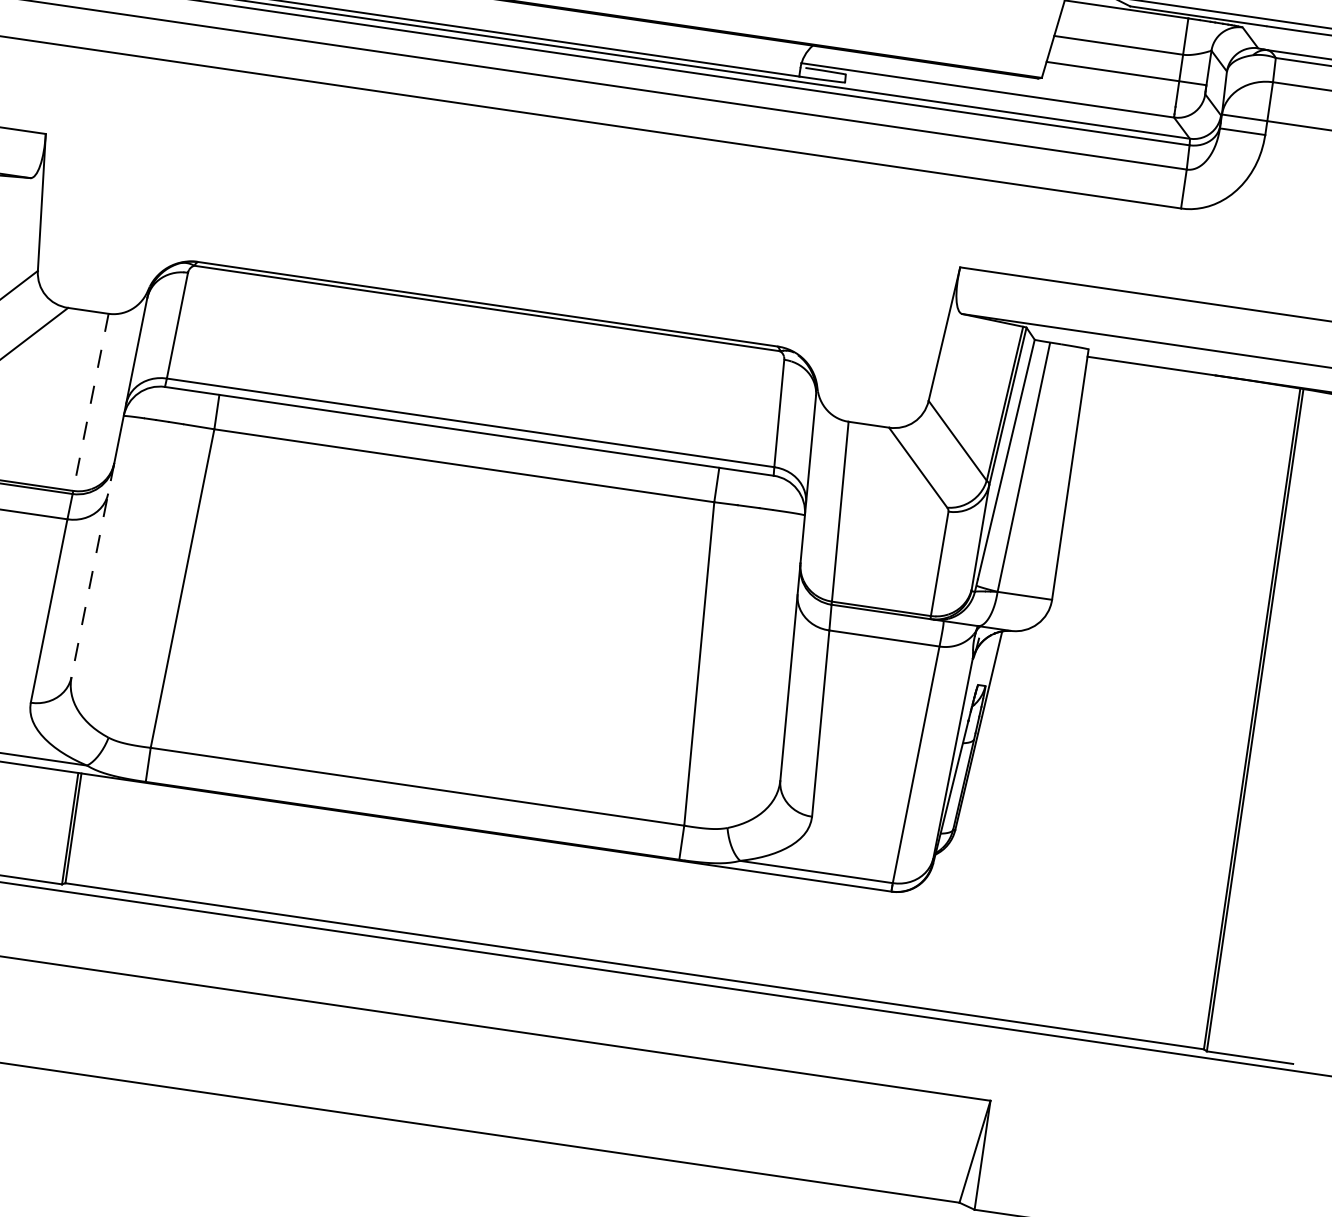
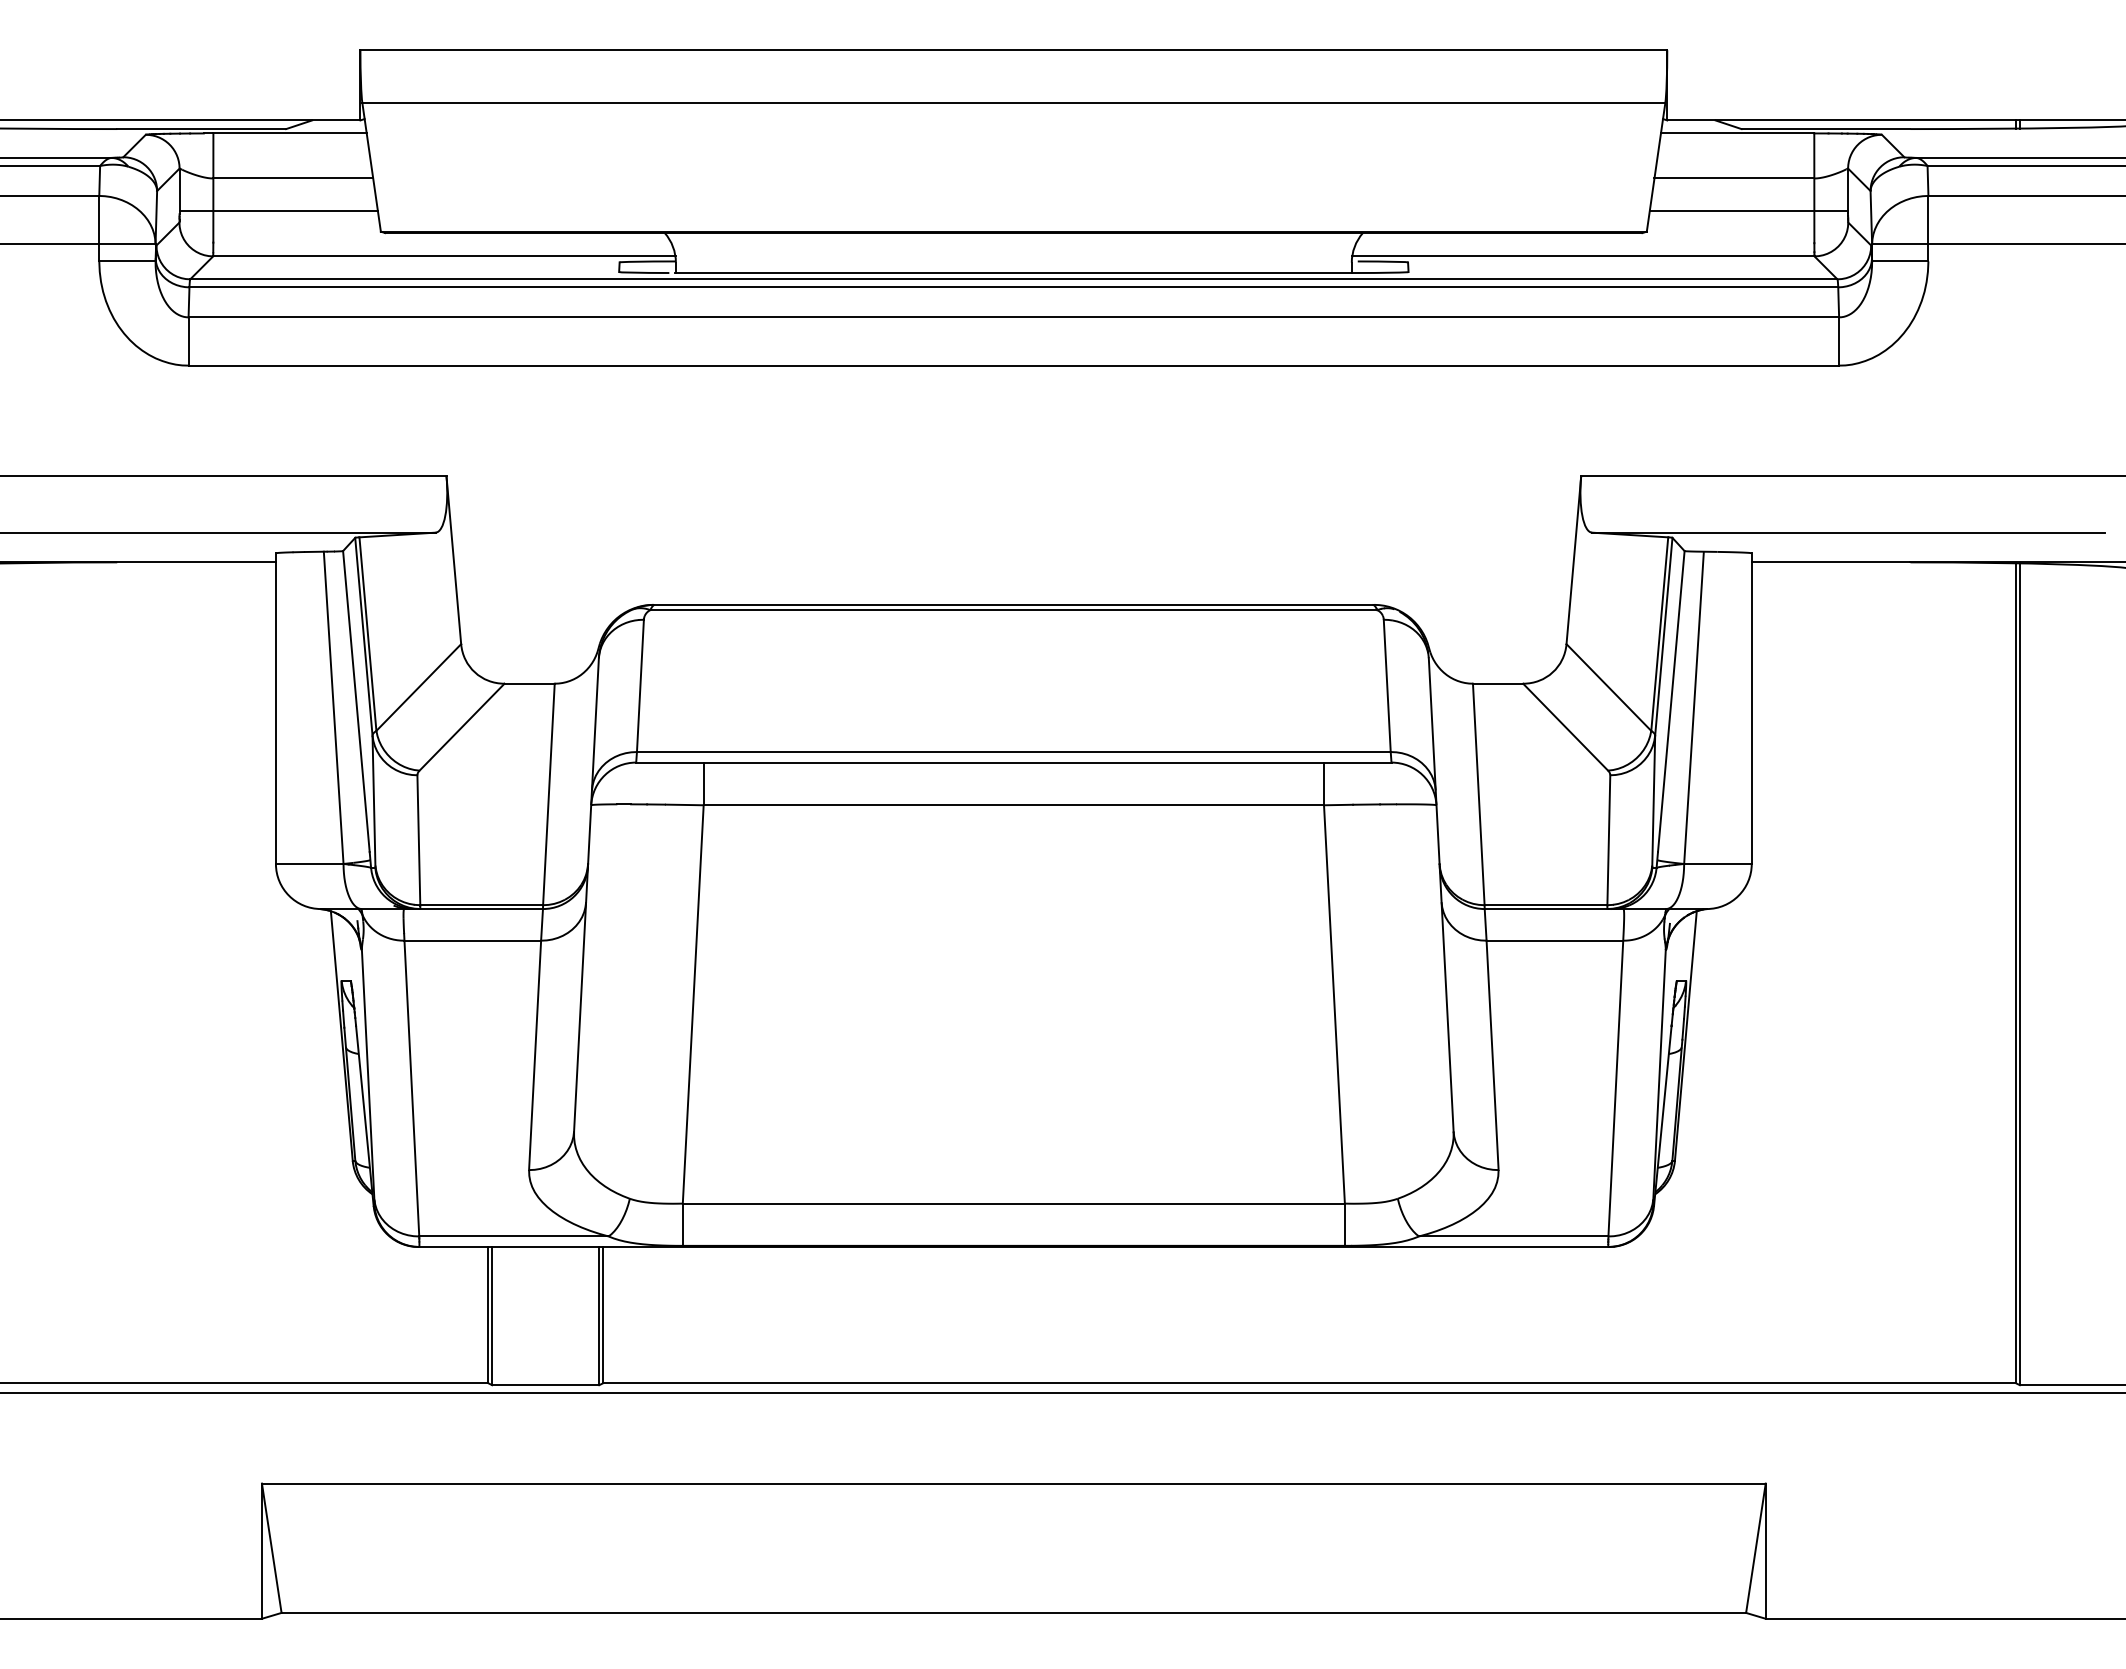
line: (90, 402) -> (548, 794), dashed -> solid
line: (93, 569) -> (581, 997), dashed -> solid

